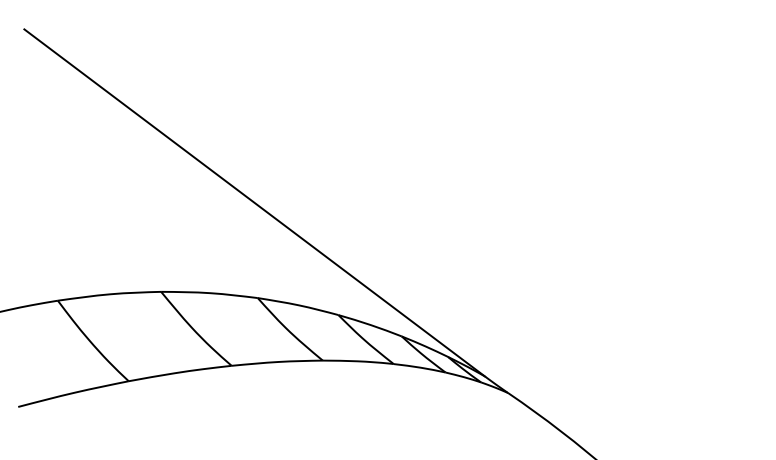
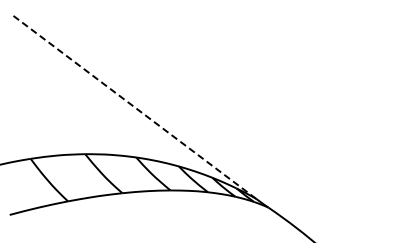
line: (254, 201) -> (134, 106), solid -> dashed

